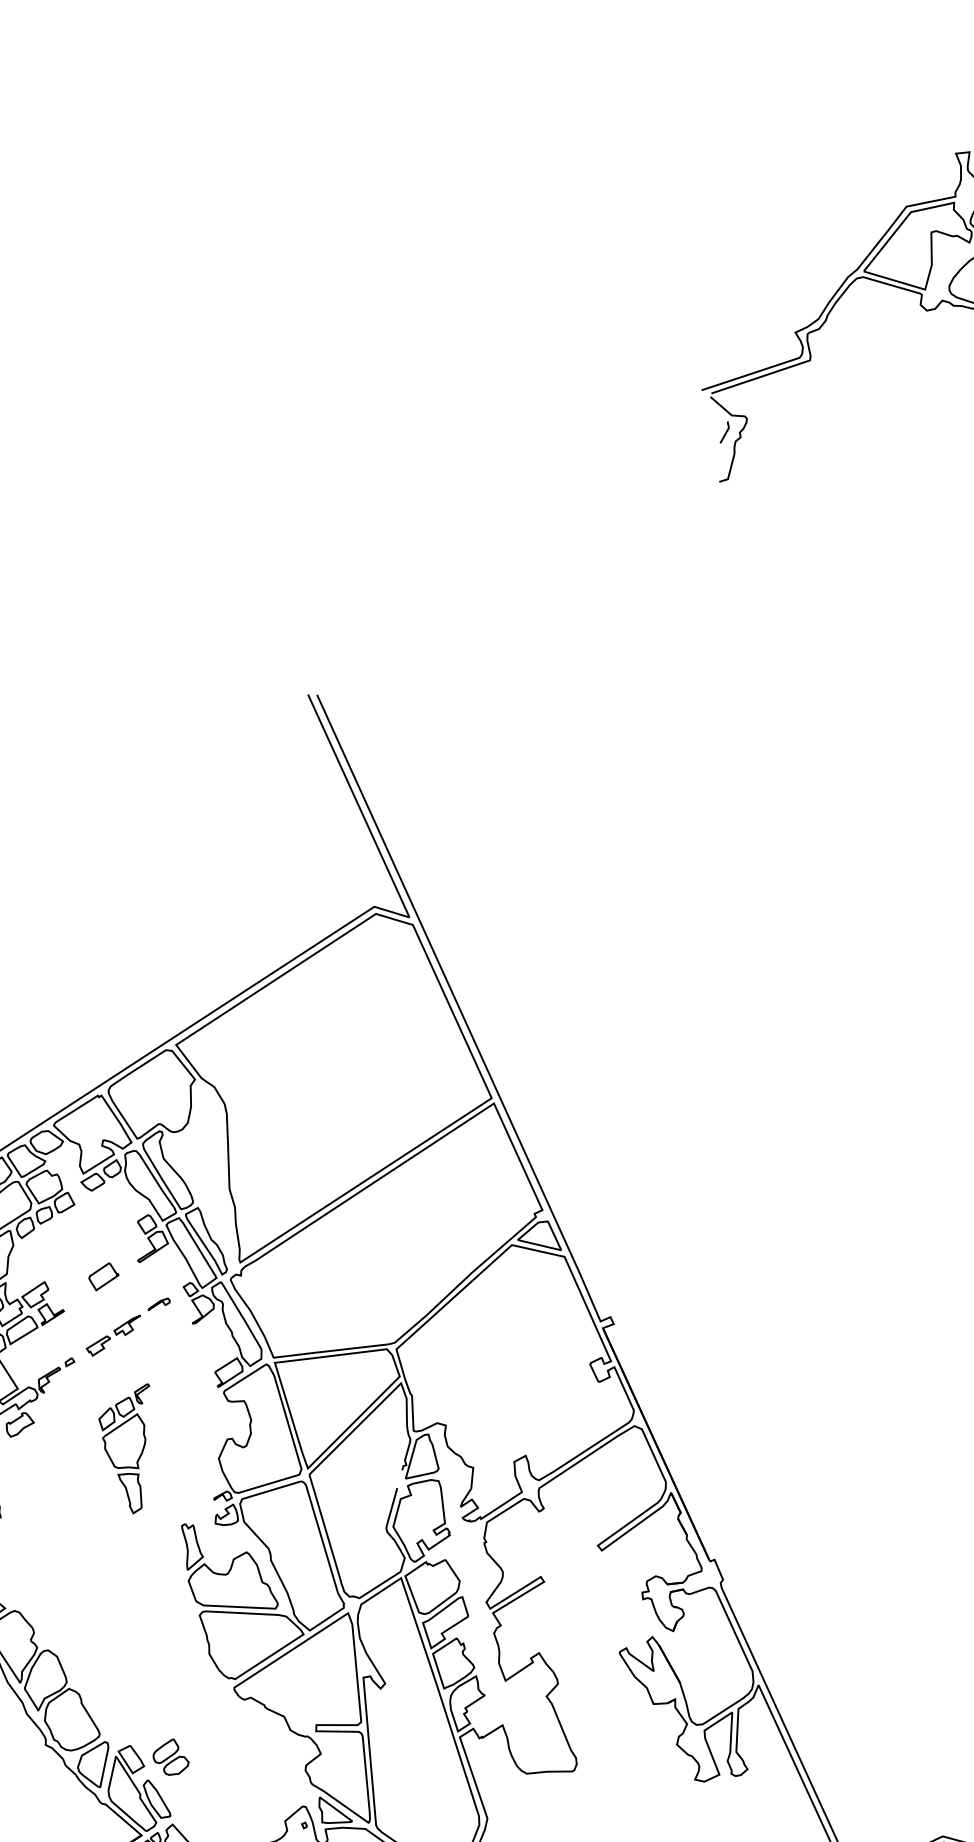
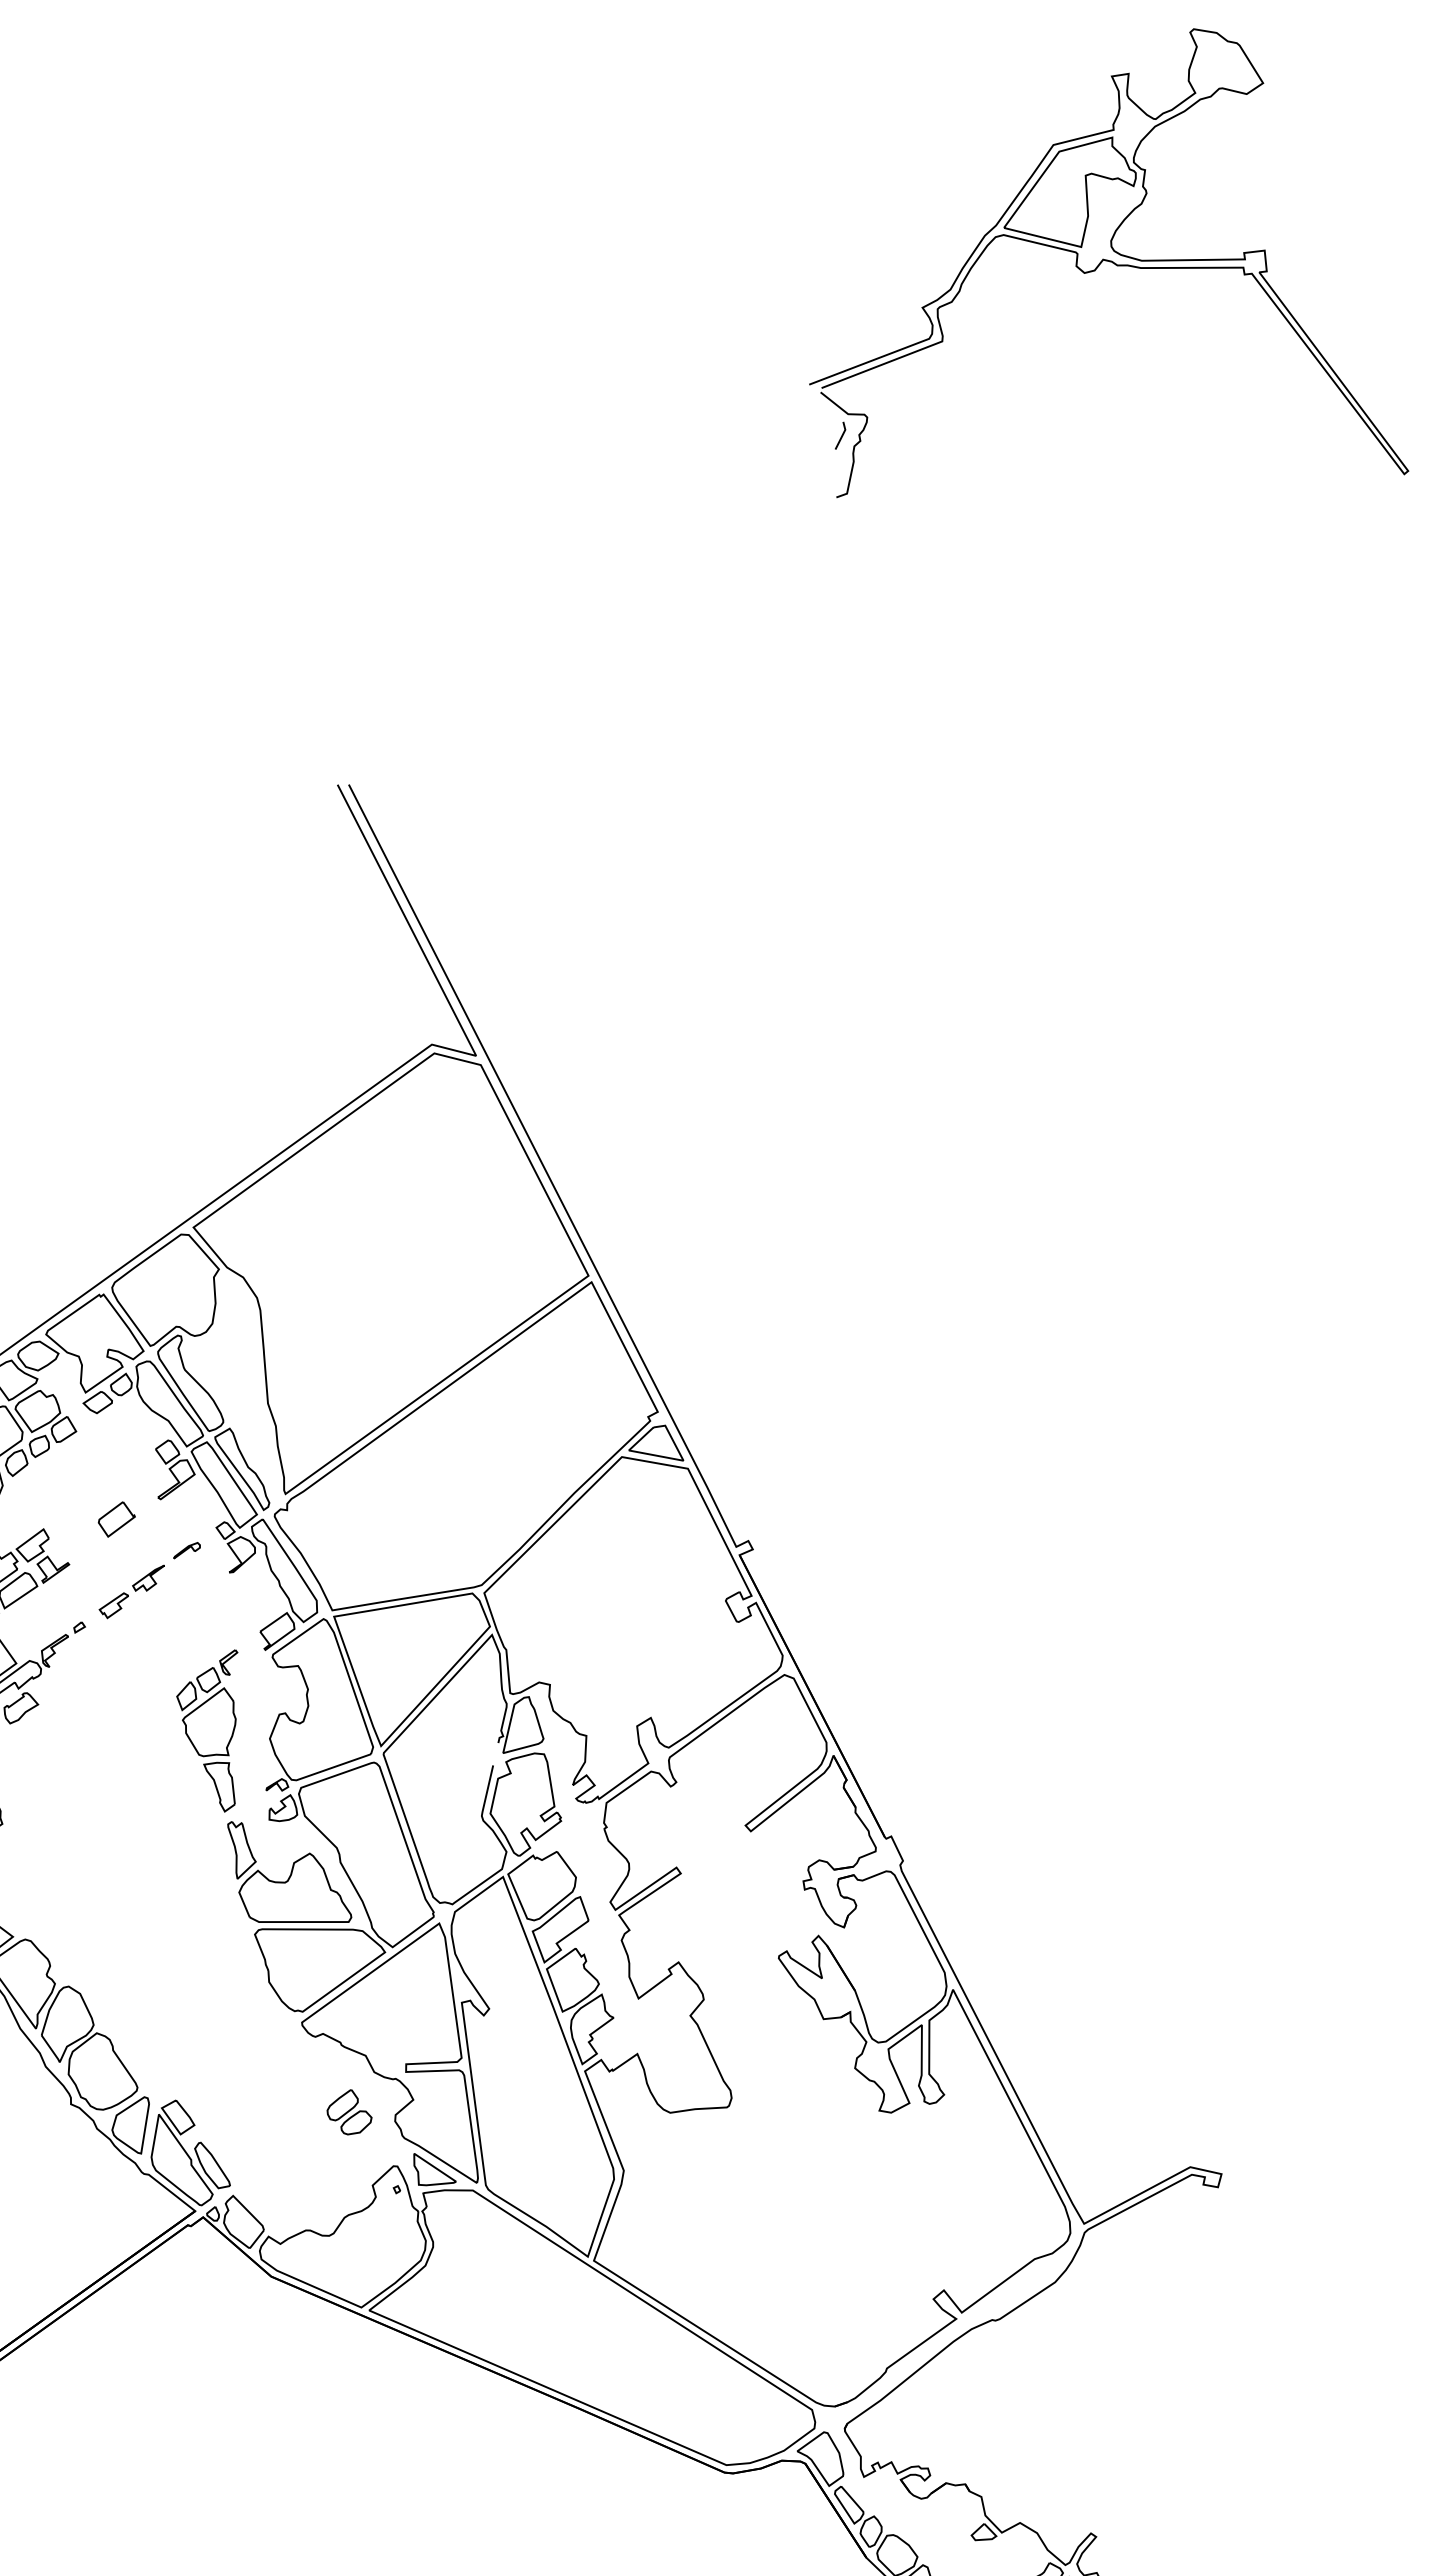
part: (122, 1447) -> (207, 1730), moved
part: (171, 1757) -> (349, 2112), moved

